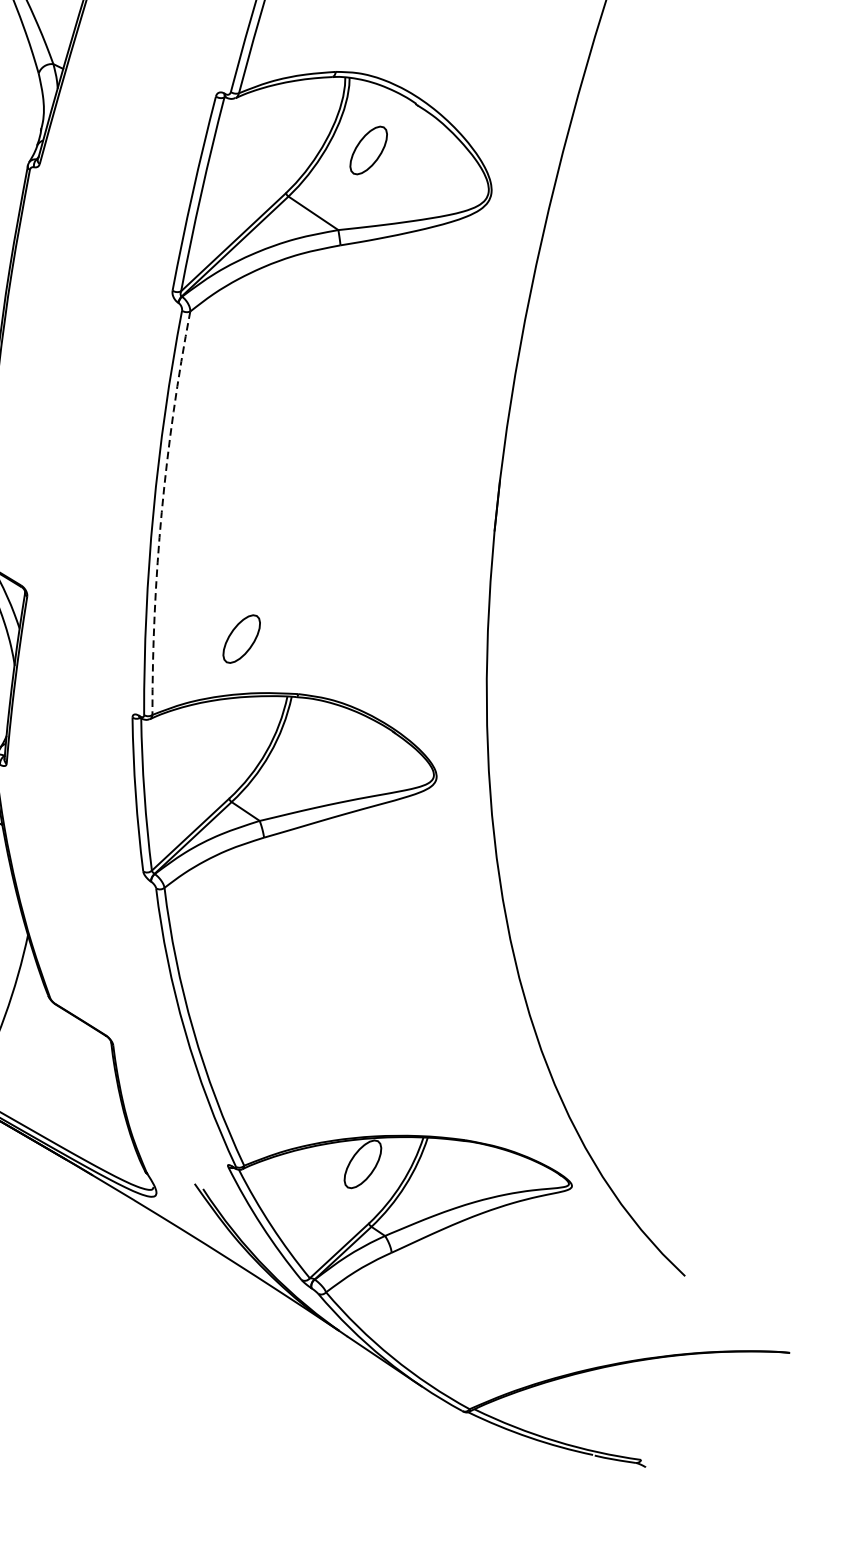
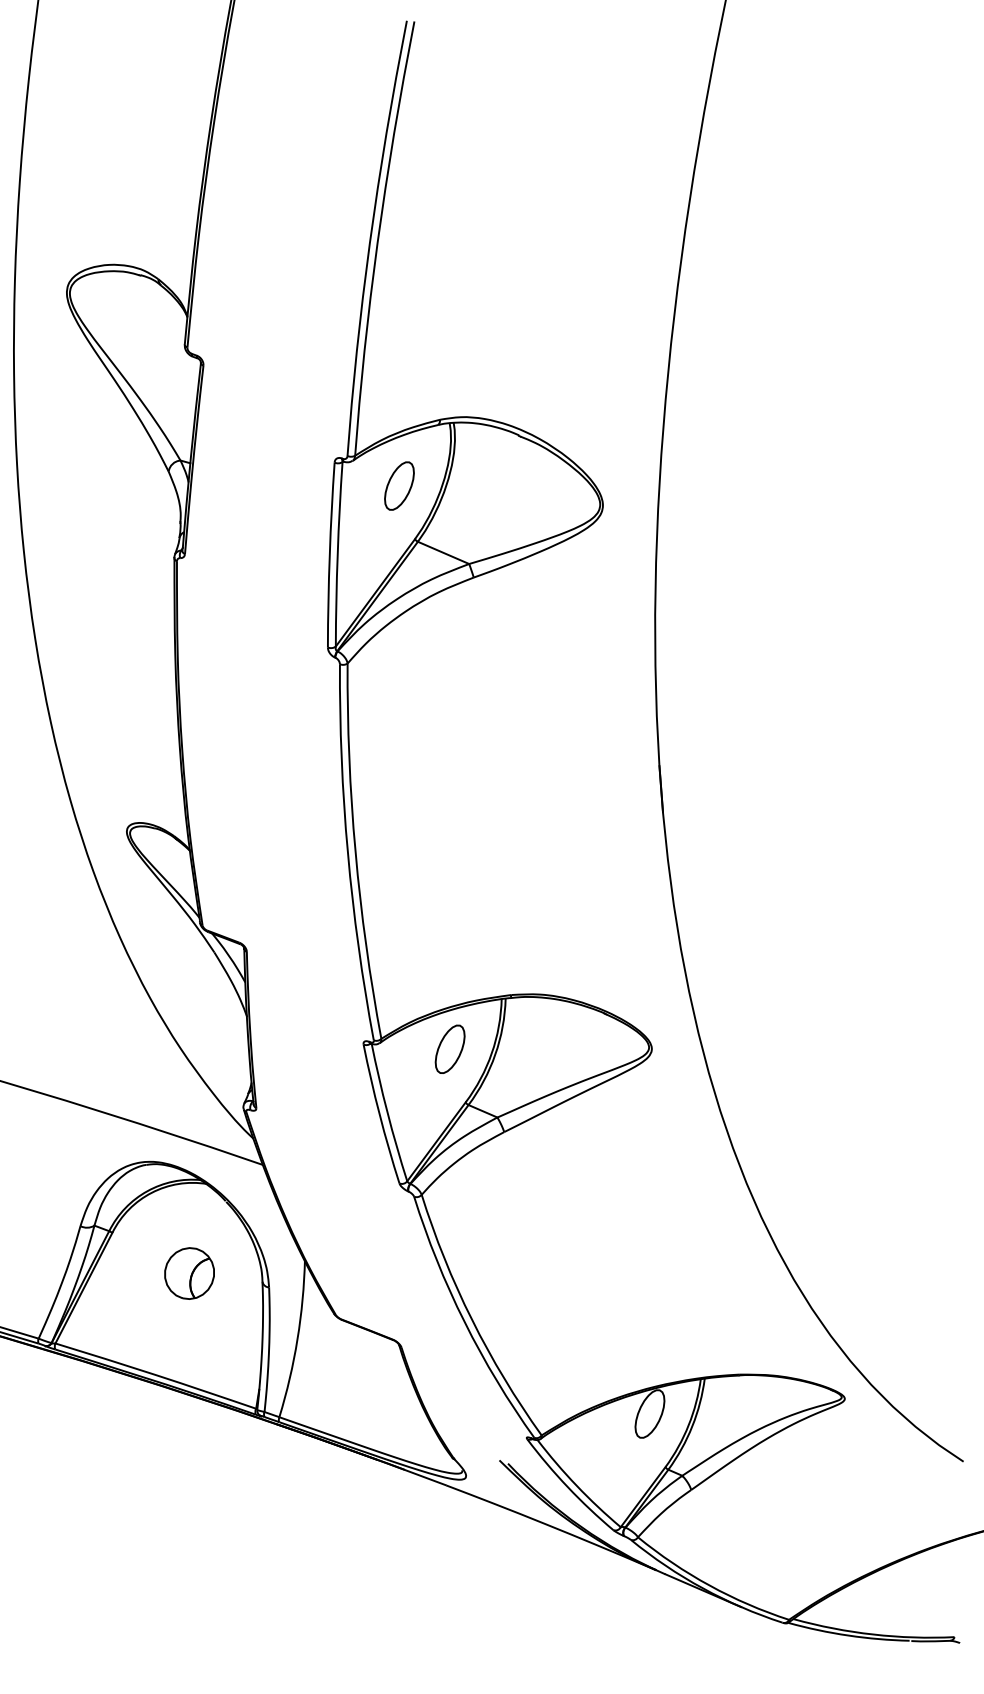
part: (368, 149) -> (399, 485), moved
arc: (161, 511) -> (355, 851), dashed -> solid
part: (241, 638) -> (449, 1048), moved

